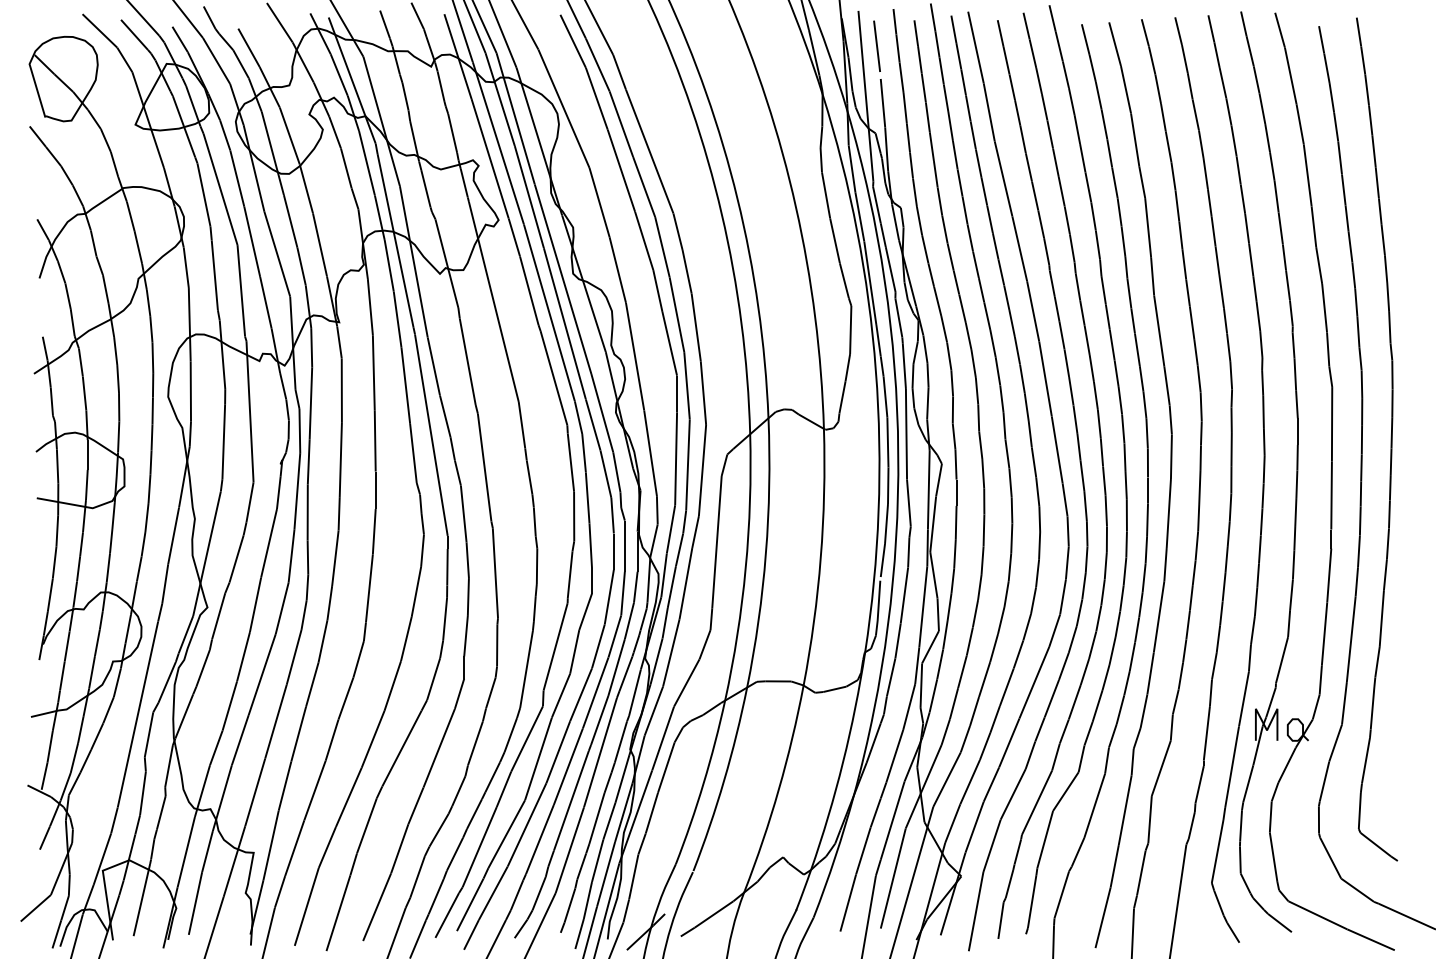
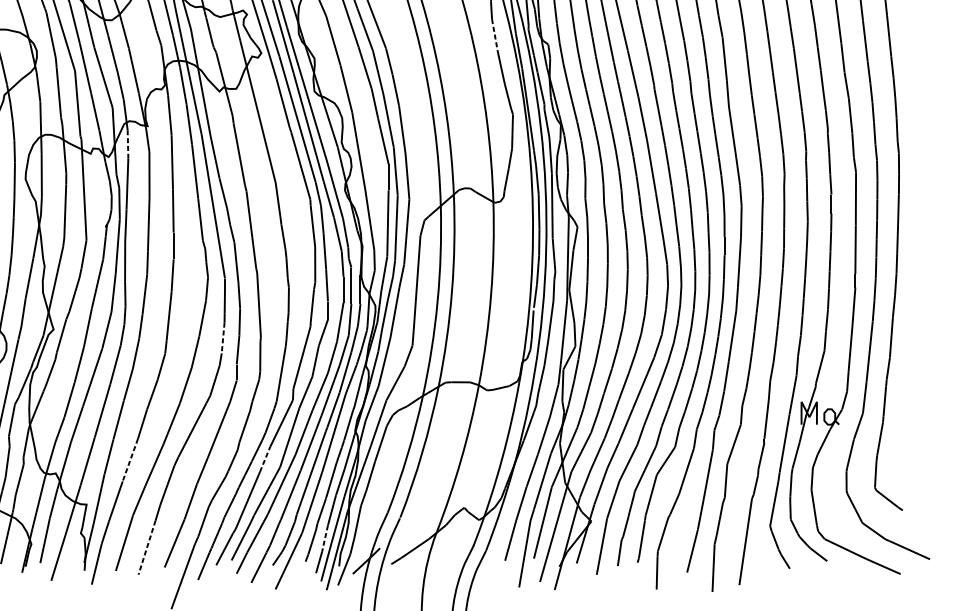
line: (826, 195) -> (495, 35), solid -> dashed
line: (311, 347) -> (127, 144), solid -> dashed
line: (445, 619) -> (223, 338), solid -> dashed
line: (504, 788) -> (265, 458), solid -> dashed
line: (315, 790) -> (130, 460), solid -> dashed
line: (587, 900) -> (324, 538), solid -> dashed
line: (338, 913) -> (147, 547), solid -> dashed

